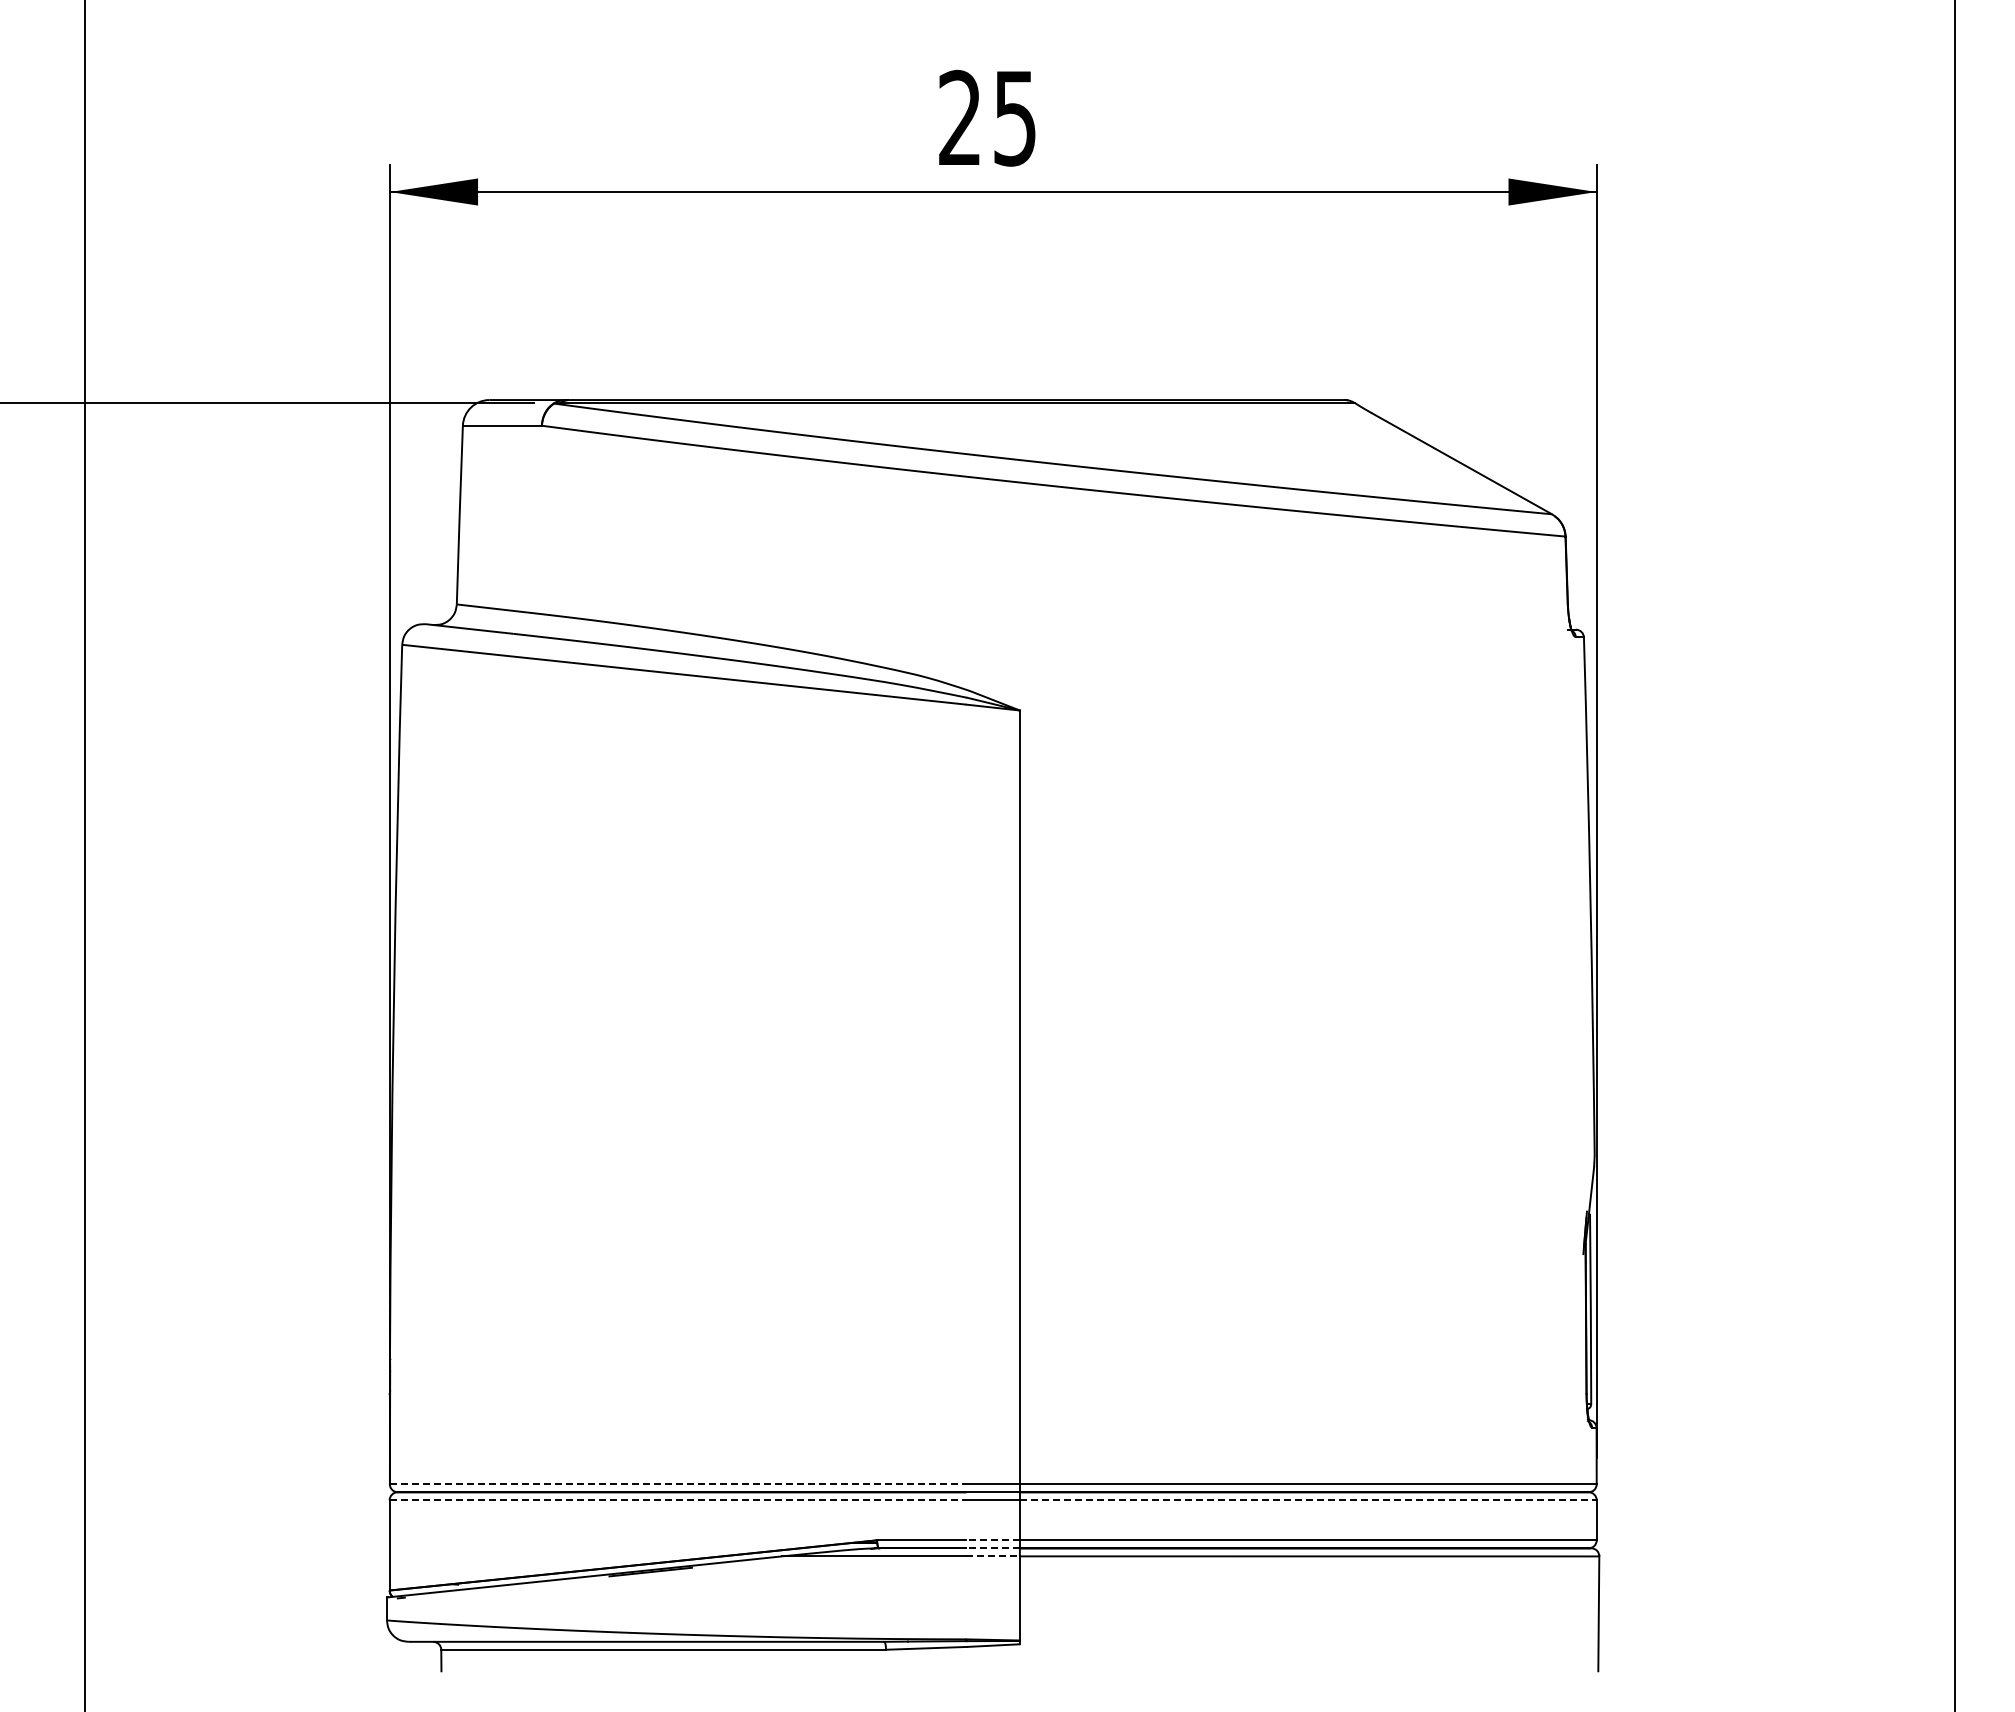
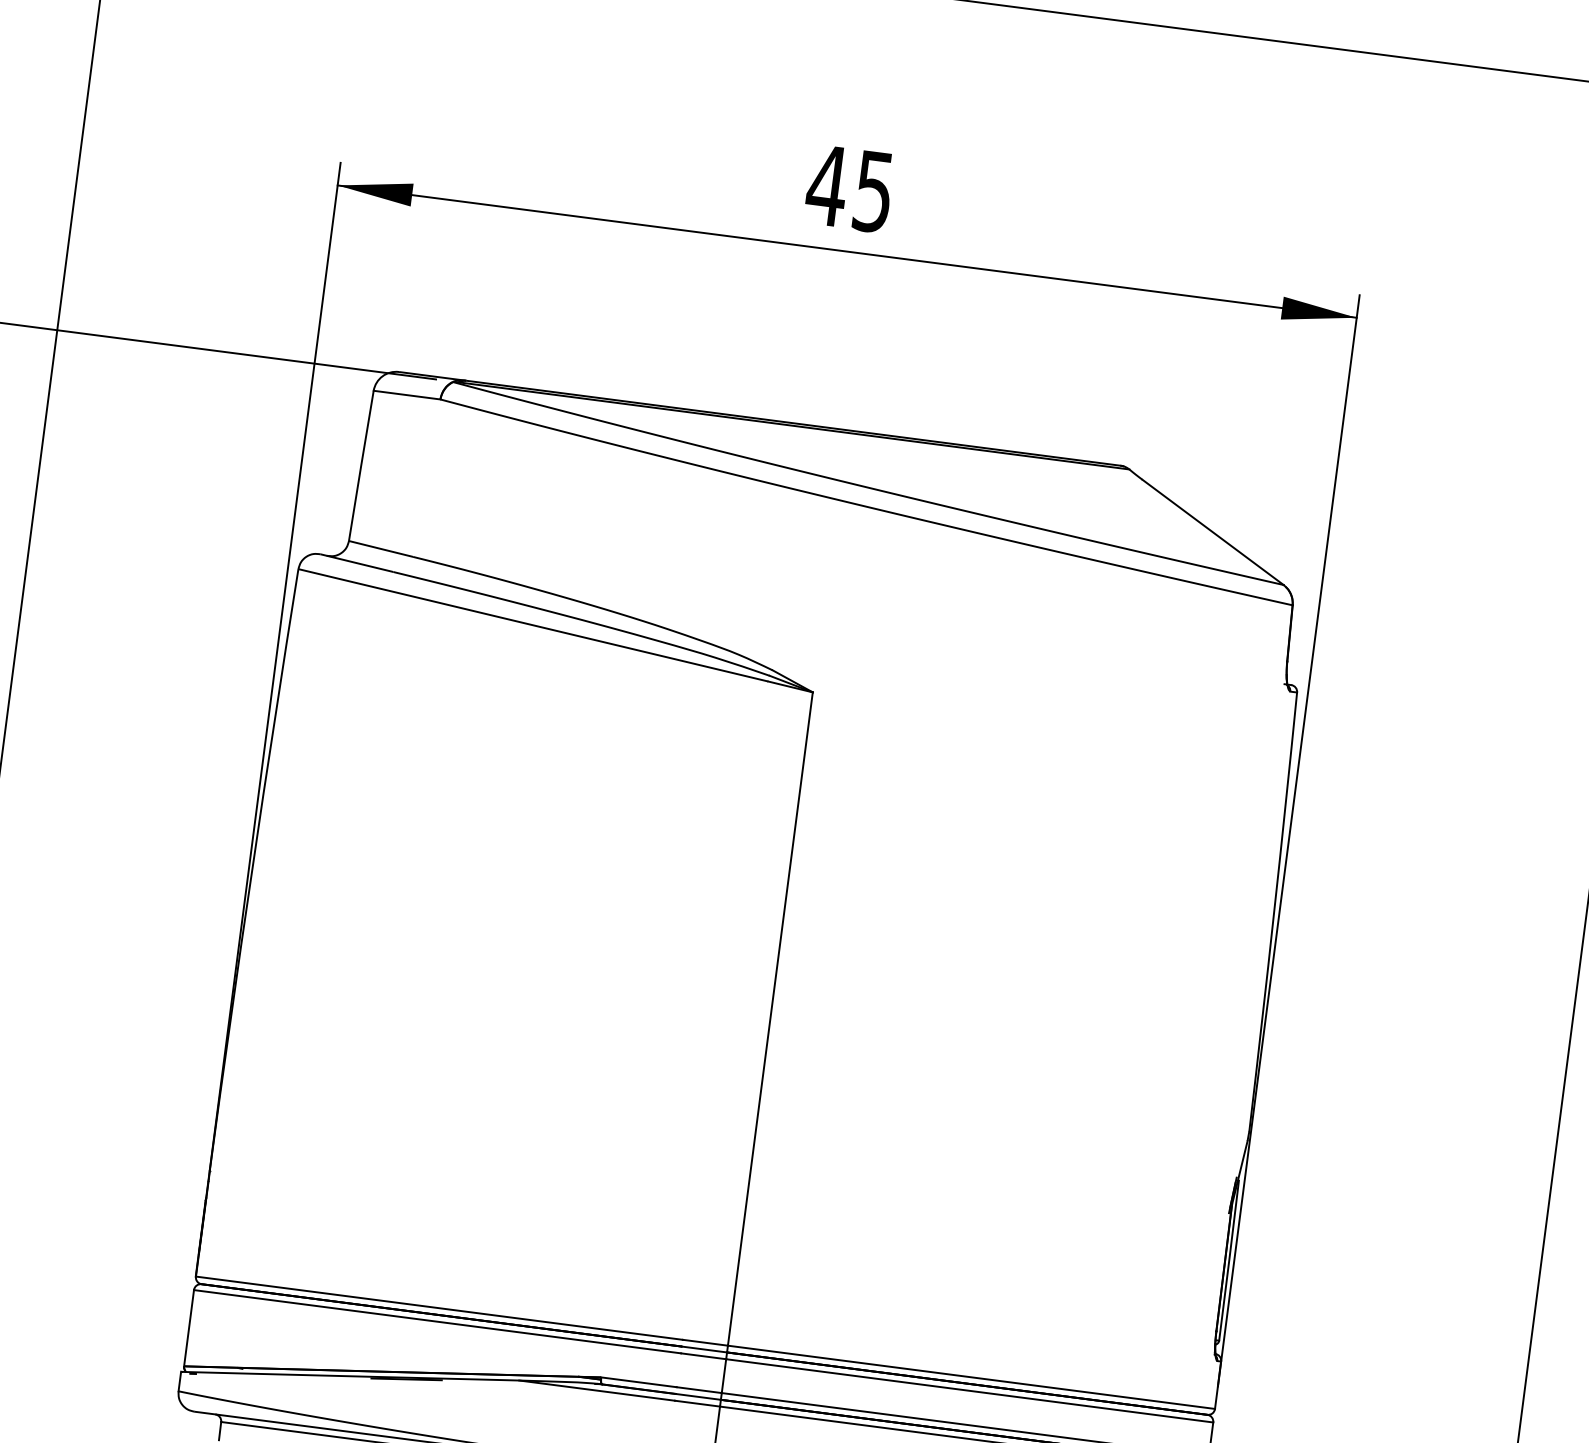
text: (959, 116) -> (826, 184), 25 -> 45
line: (678, 1484) -> (439, 1308), dashed -> solid
line: (678, 1500) -> (437, 1321), dashed -> solid
line: (1308, 1500) -> (969, 1391), dashed -> solid
line: (993, 1540) -> (699, 1390), dashed -> solid
line: (993, 1548) -> (698, 1397), dashed -> solid
line: (993, 1556) -> (697, 1403), dashed -> solid

